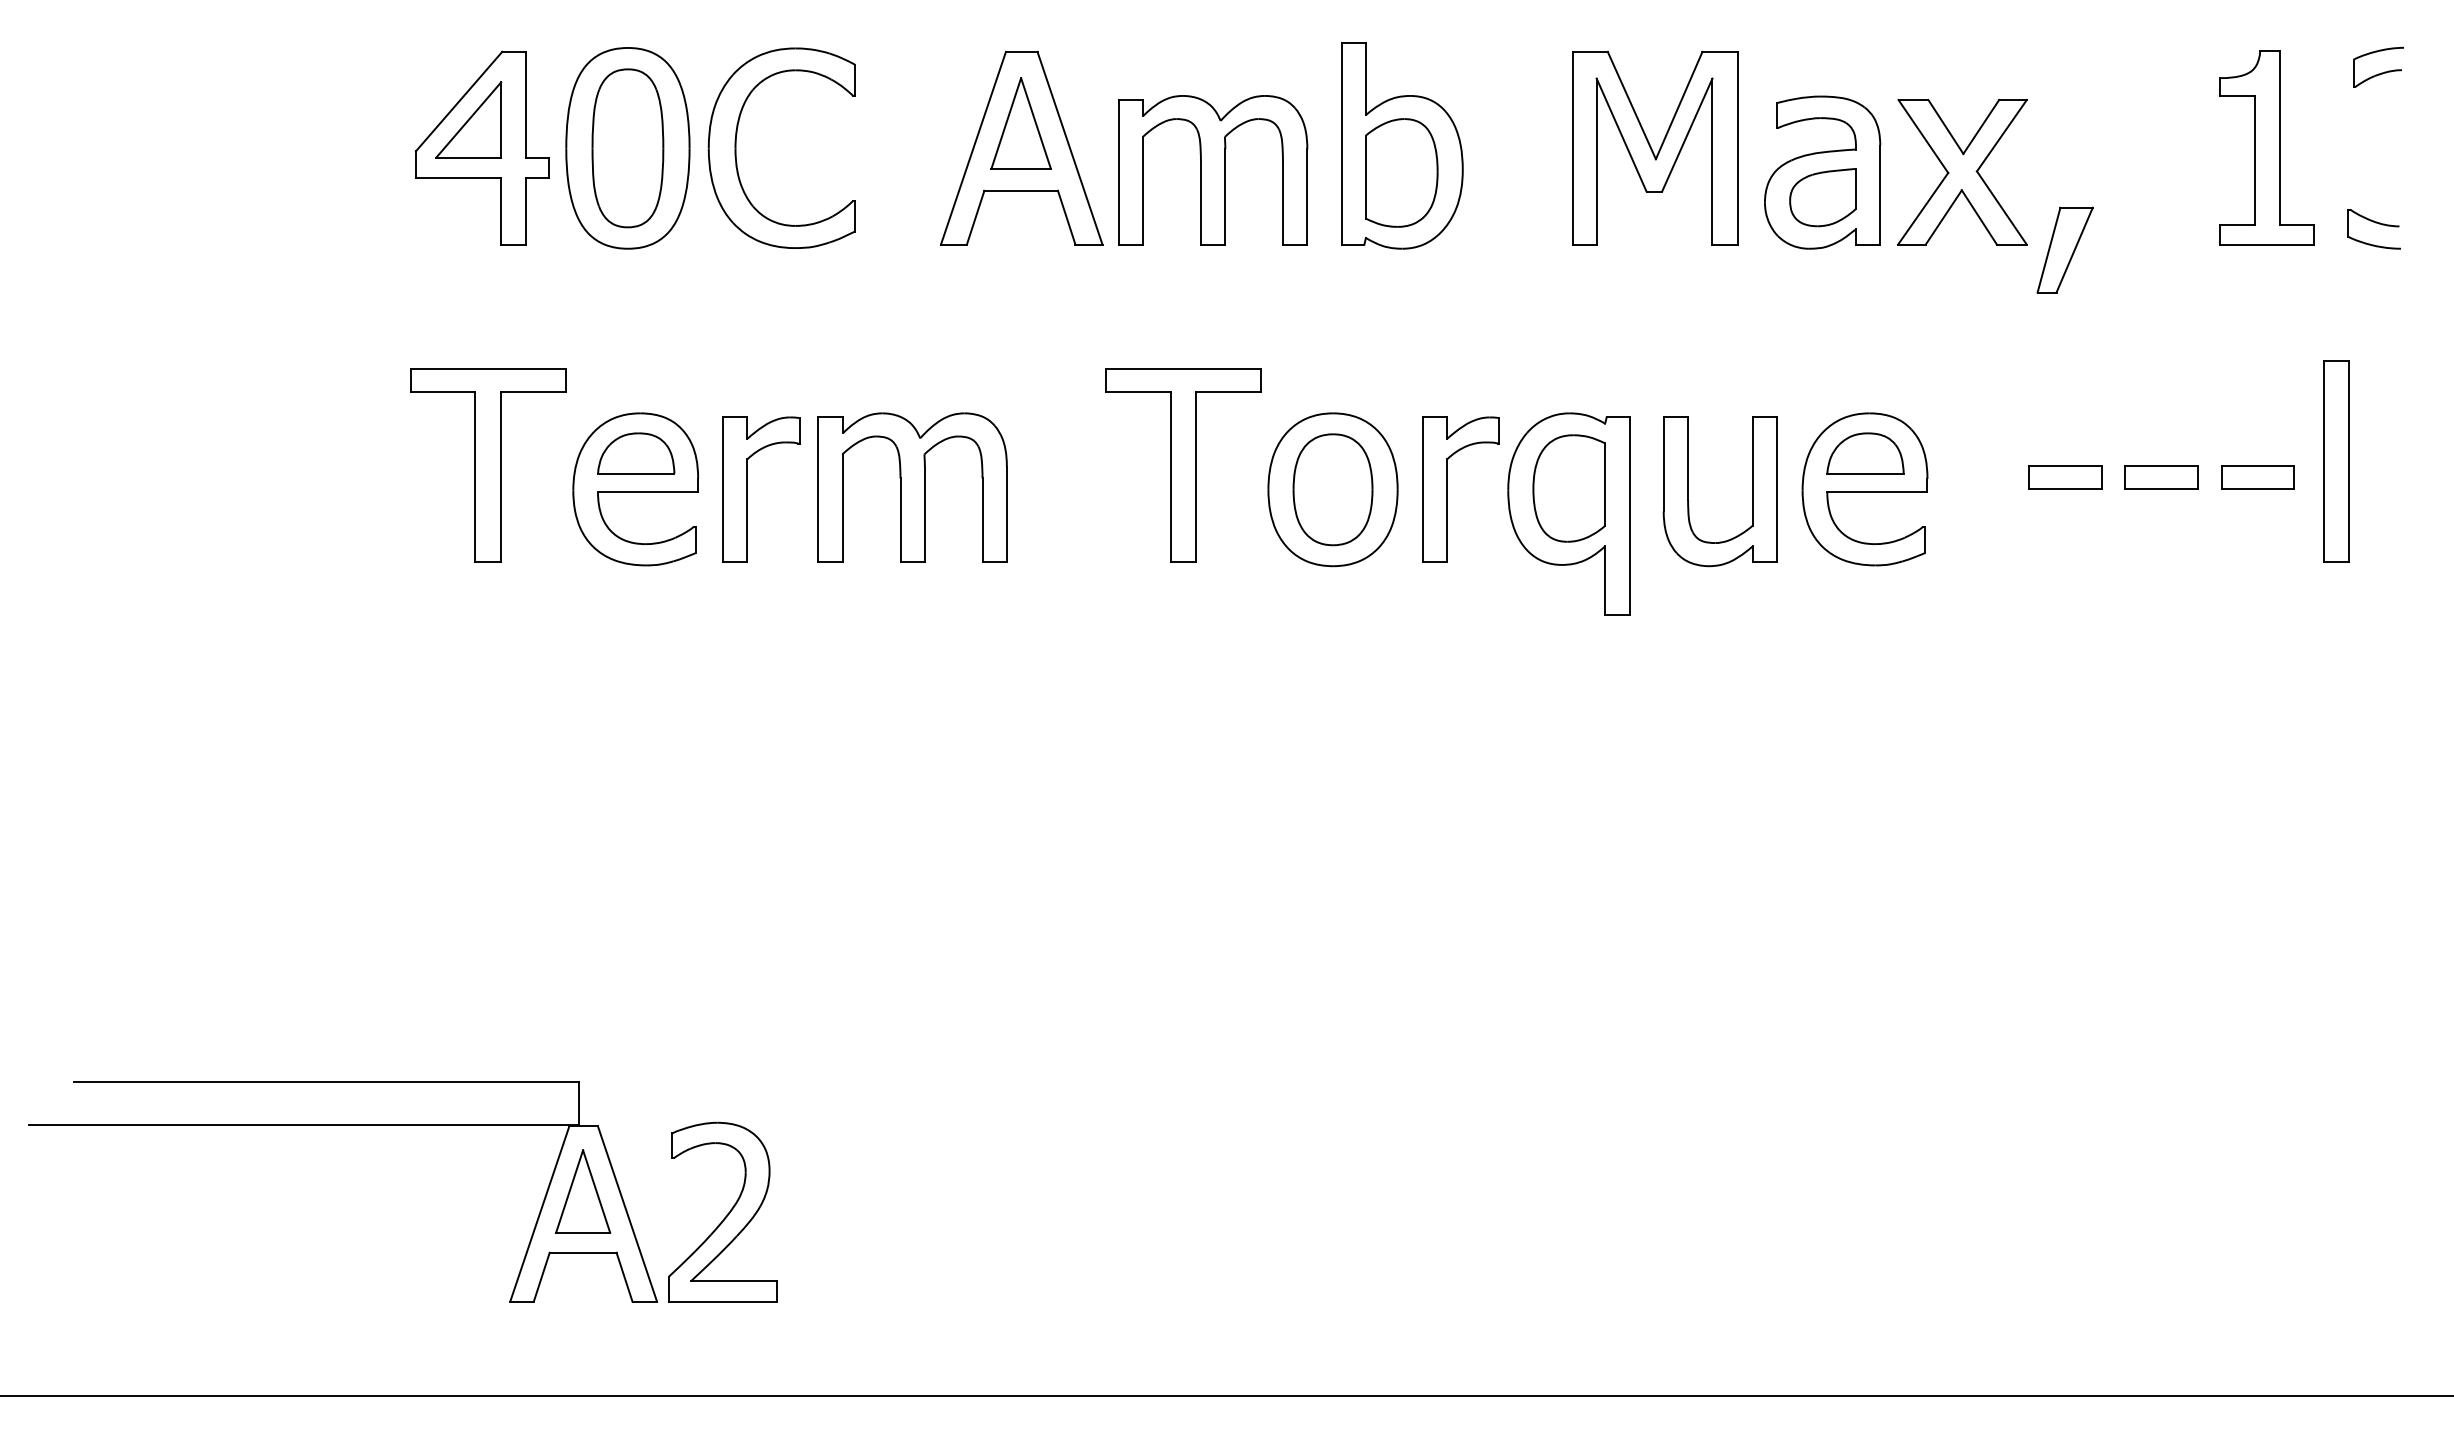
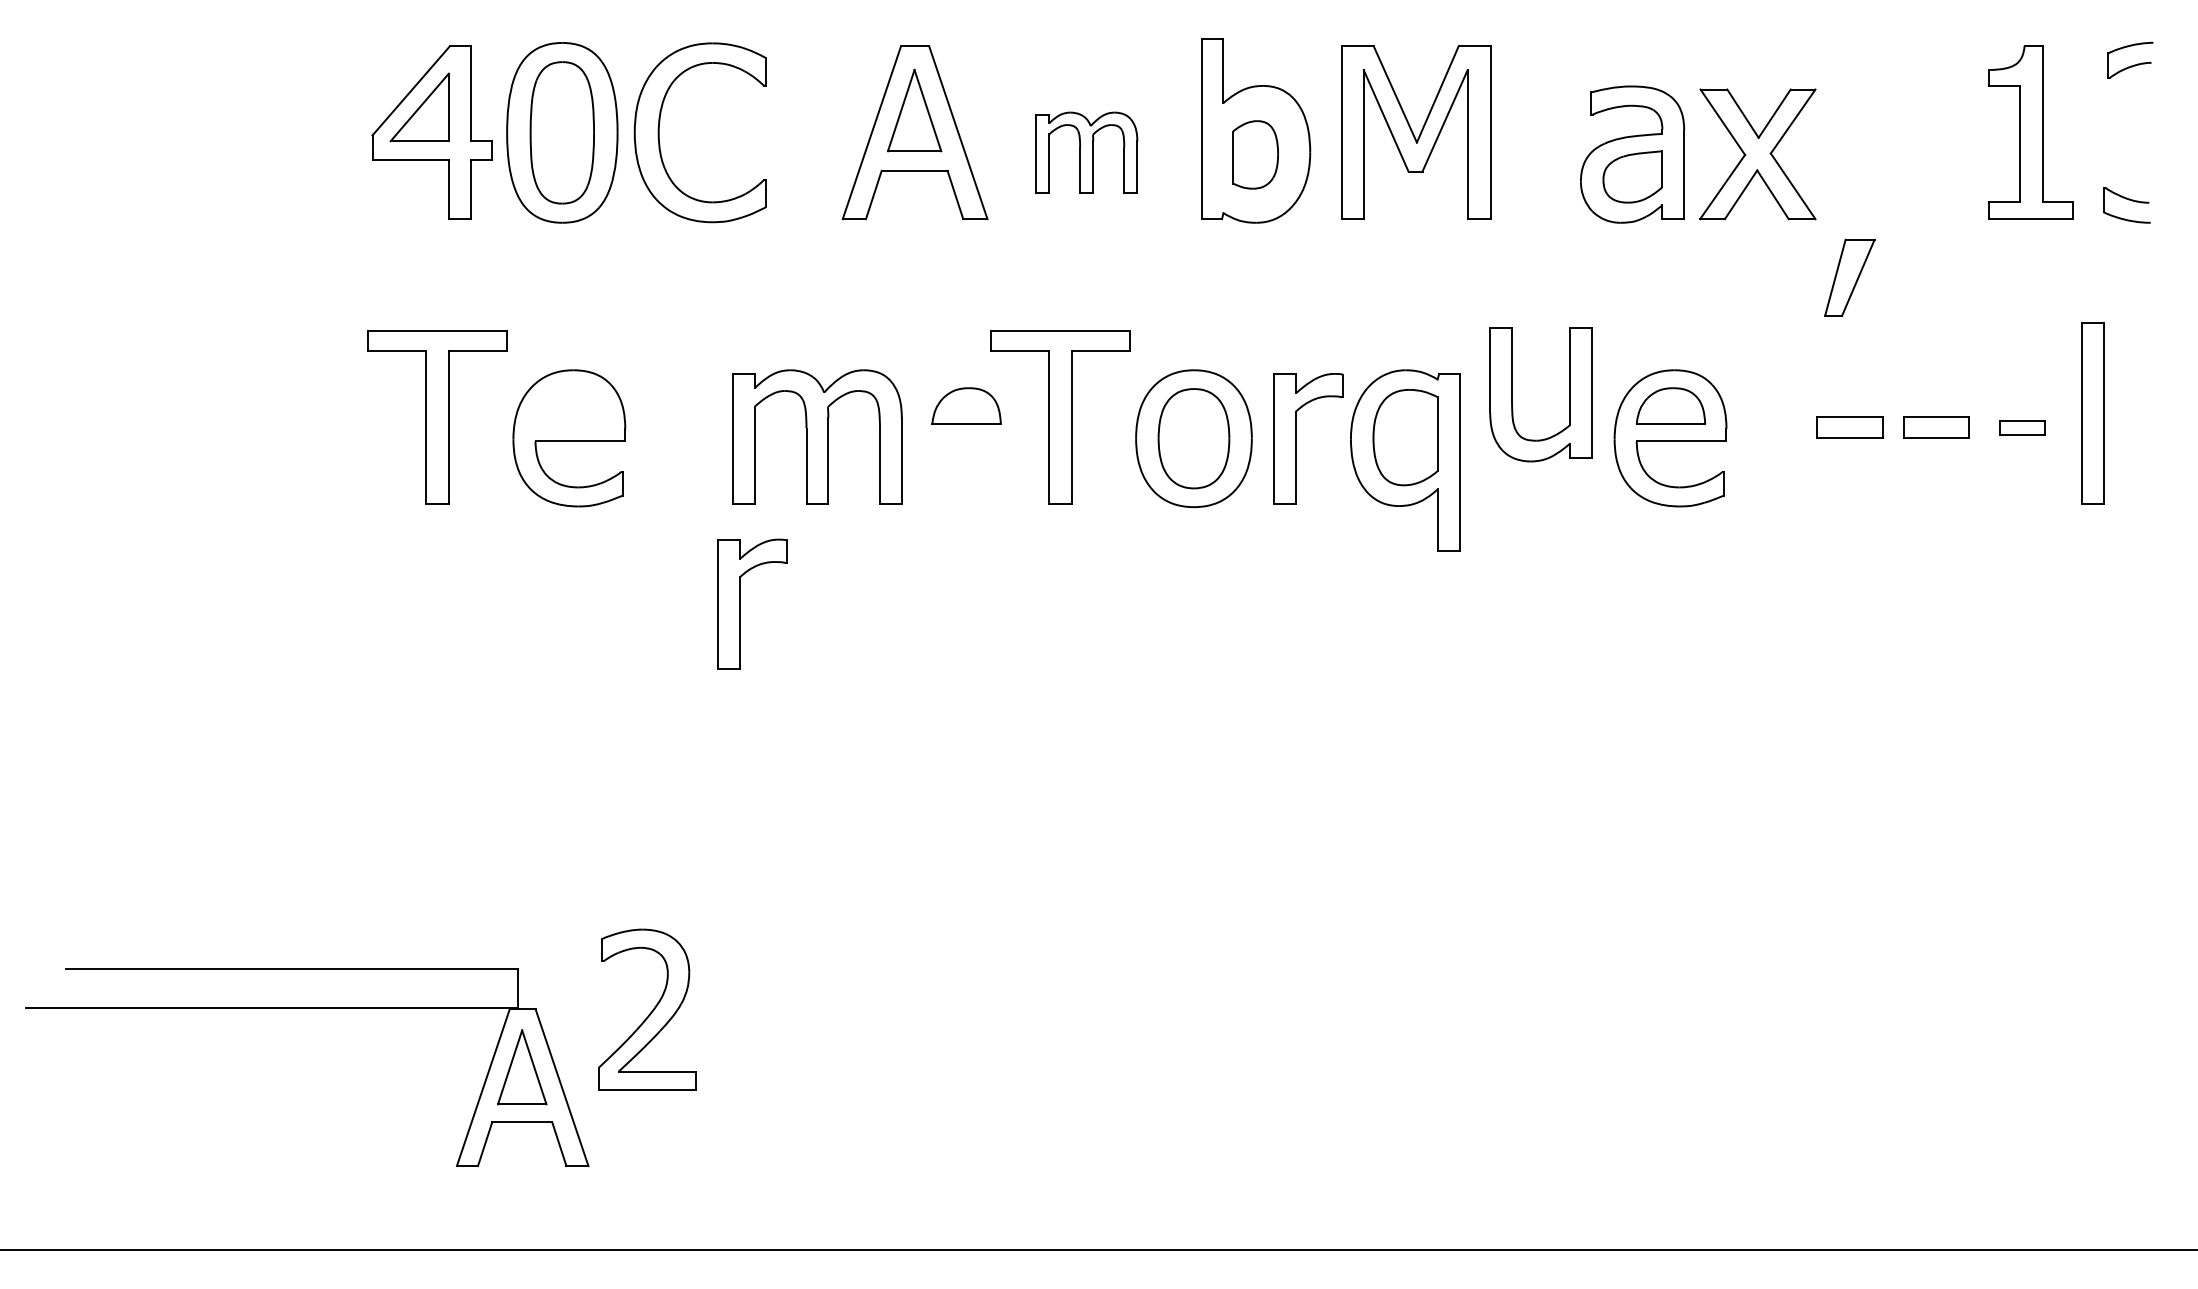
part: (1655, 147) -> (1416, 132), moved
part: (1213, 170) -> (1086, 152), size x0.6
part: (1401, 172) -> (1255, 154), size x0.7
part: (2064, 249) -> (1849, 277), moved
part: (636, 453) -> (966, 406), moved
part: (2257, 477) -> (2022, 427), size x0.7
part: (747, 489) -> (740, 604), moved
part: (1688, 491) -> (1512, 394), moved
part: (722, 1211) -> (647, 1009), moved

